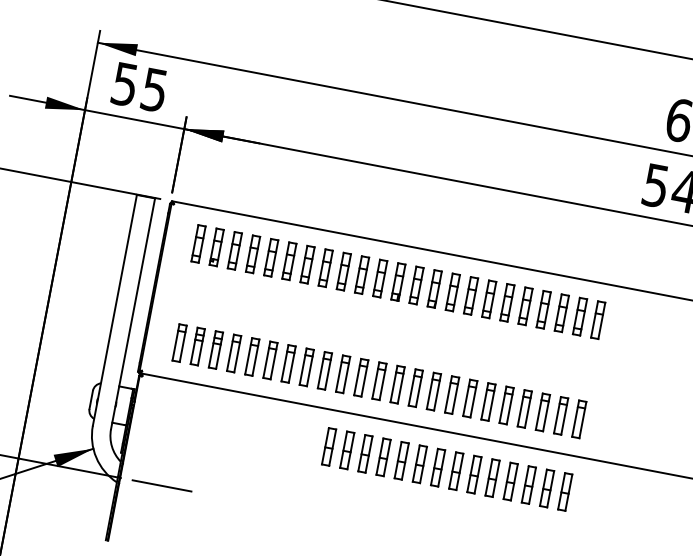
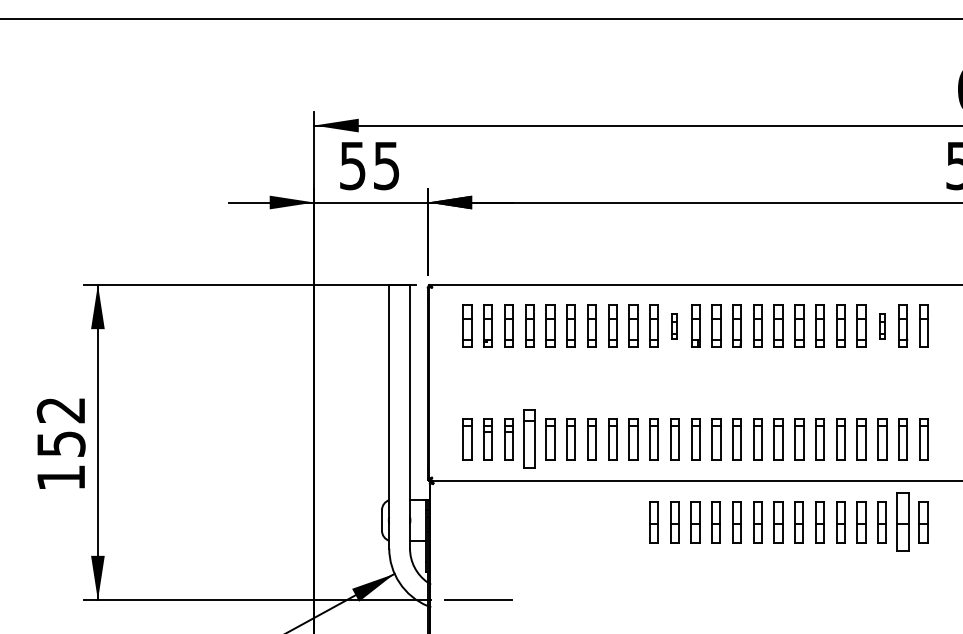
part: (379, 278) -> (674, 325), size x0.6
part: (562, 312) -> (882, 325), size x0.6
part: (233, 353) -> (529, 439), size x1.4
part: (546, 488) -> (902, 522), size x1.4

